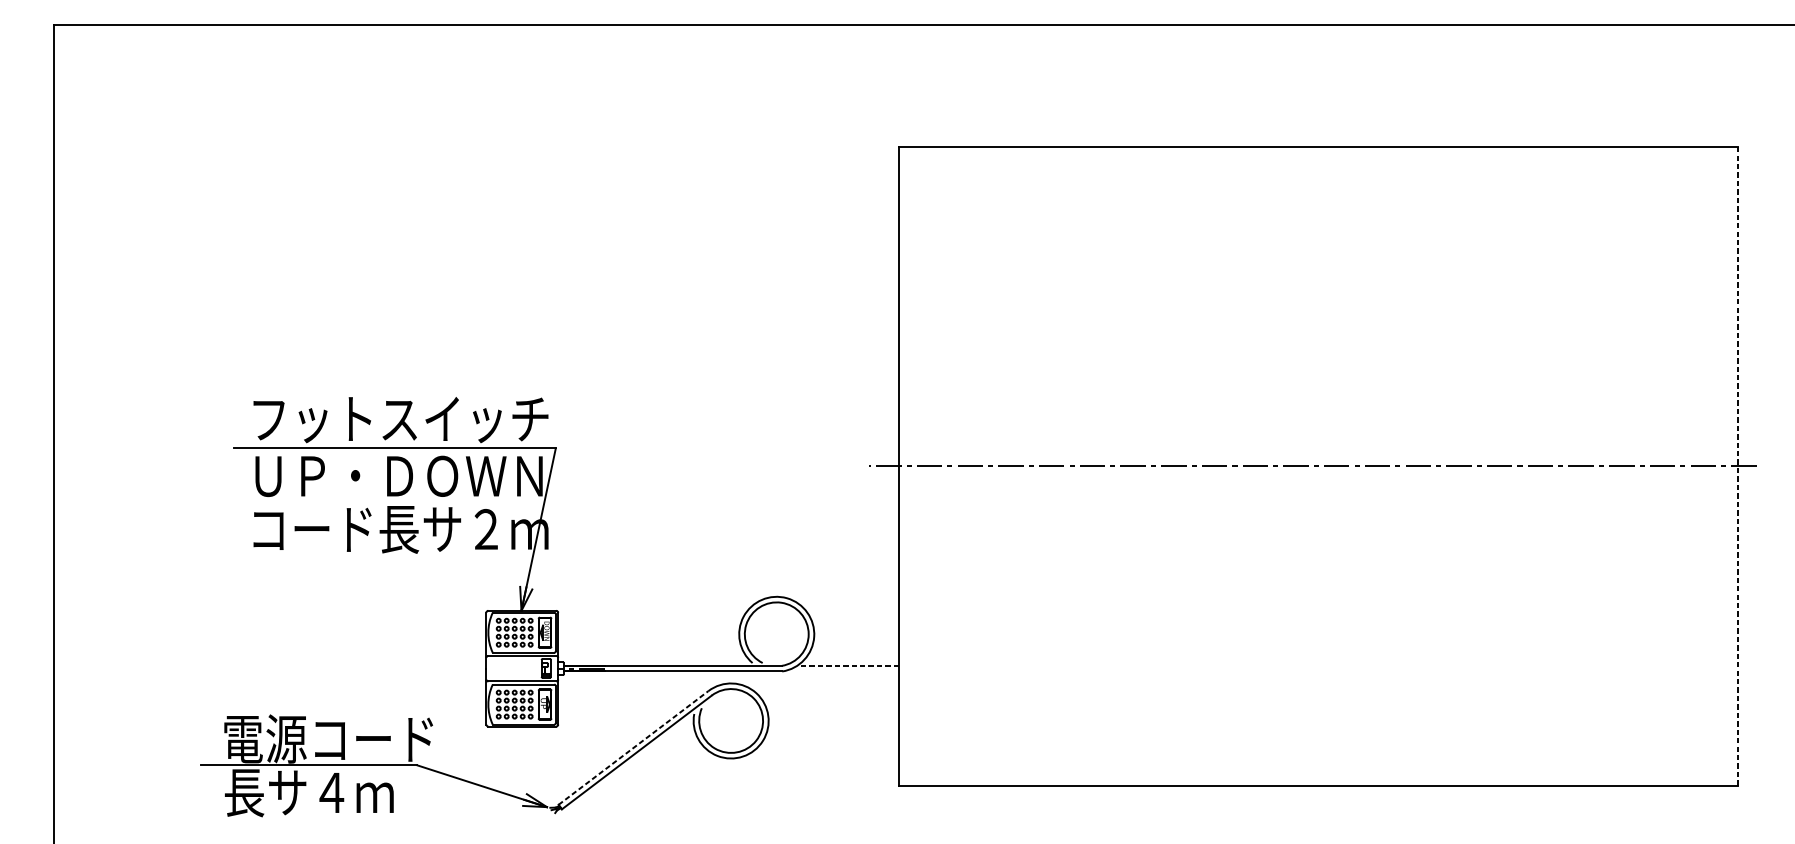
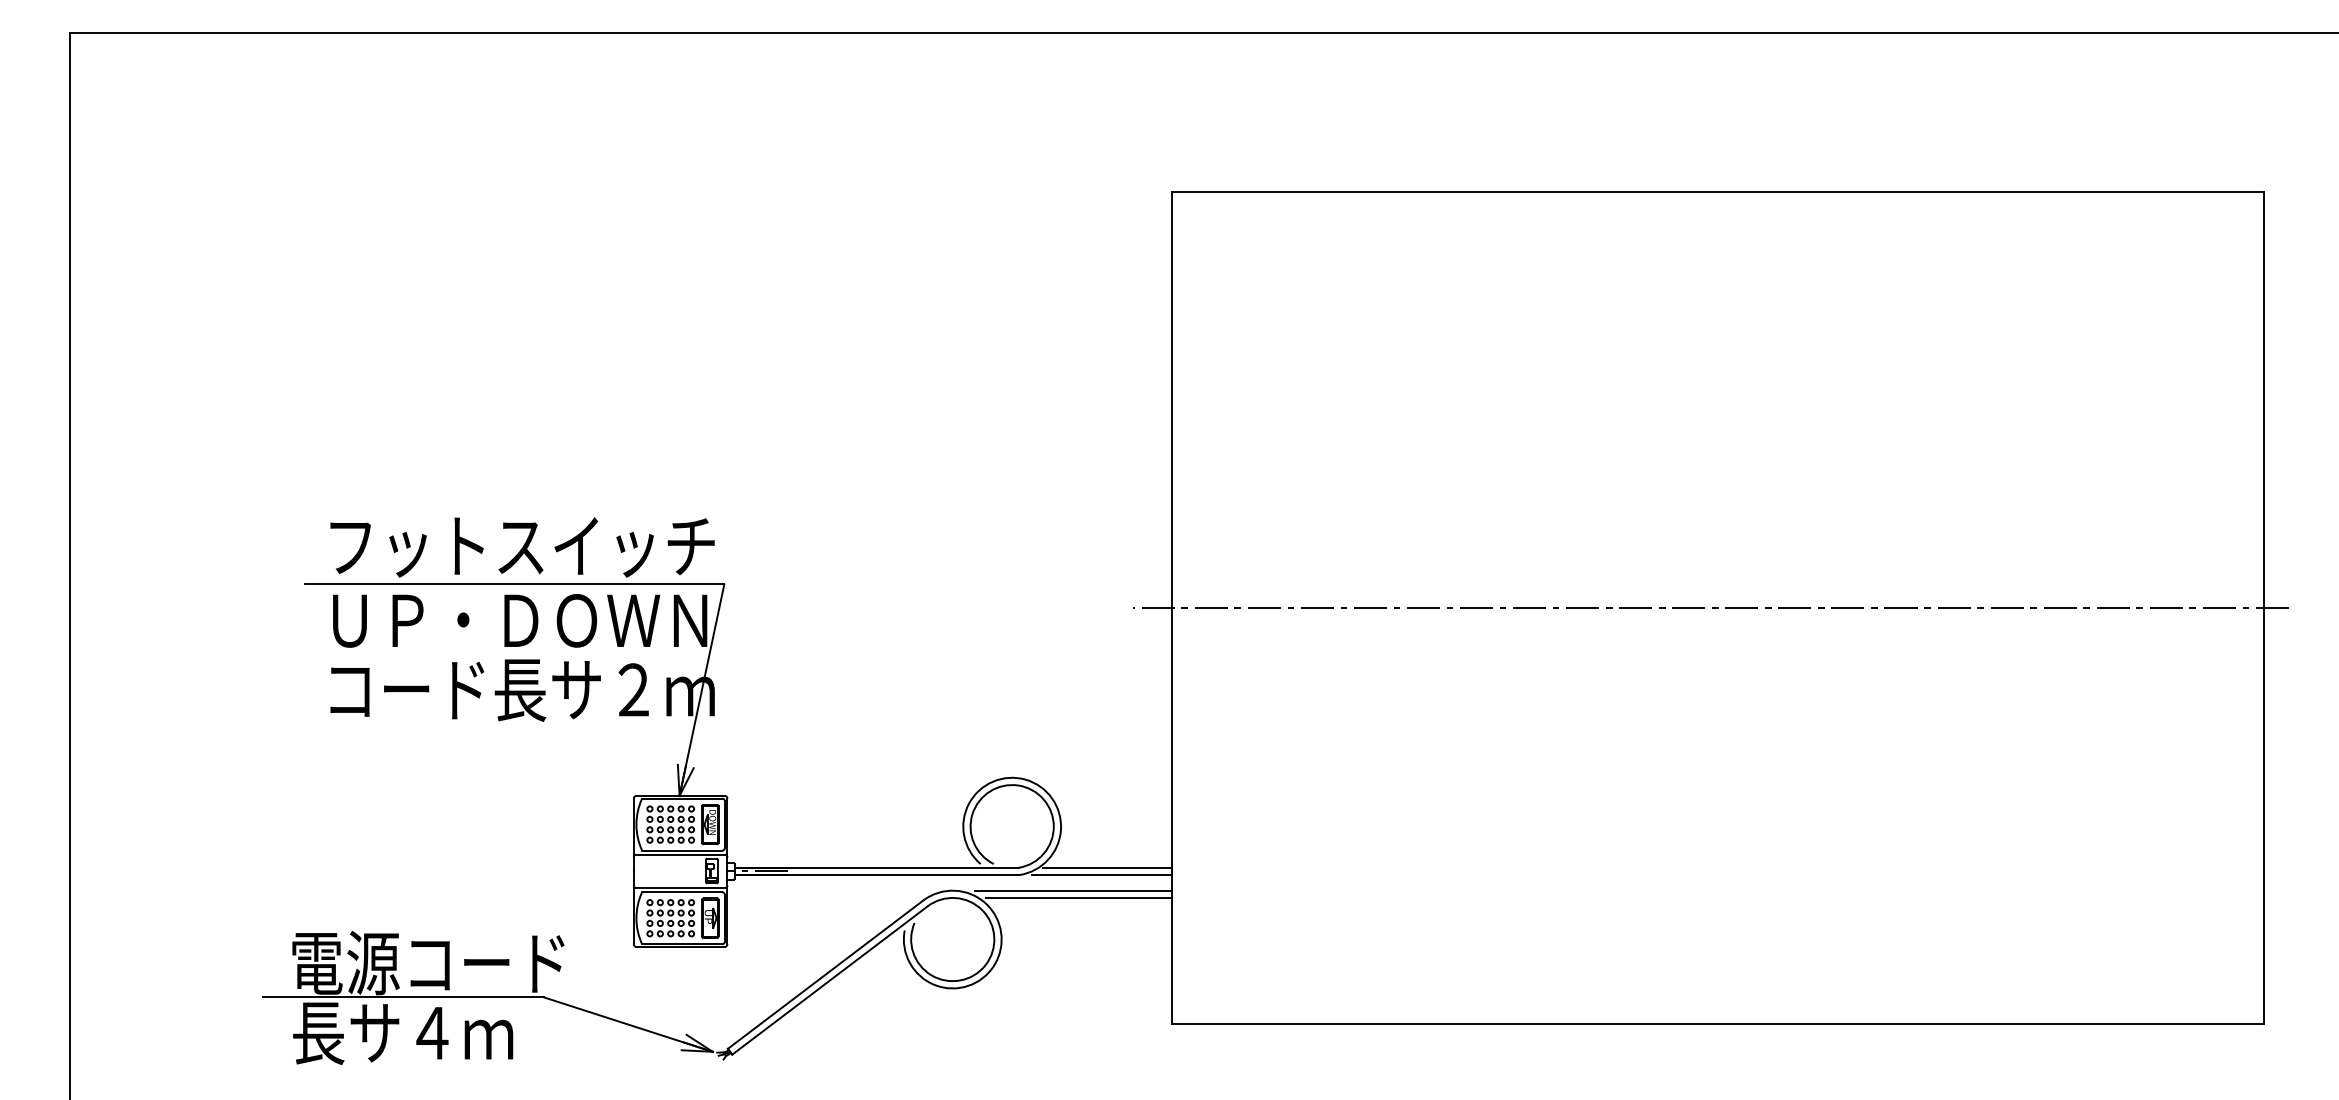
line: (1737, 466) -> (2264, 607), dashed -> solid
line: (849, 665) -> (1107, 867), dashed -> solid
line: (845, 671) -> (1101, 875), added
line: (823, 683) -> (1073, 890), added
line: (827, 688) -> (1078, 897), added
line: (633, 747) -> (825, 974), dashed -> solid

